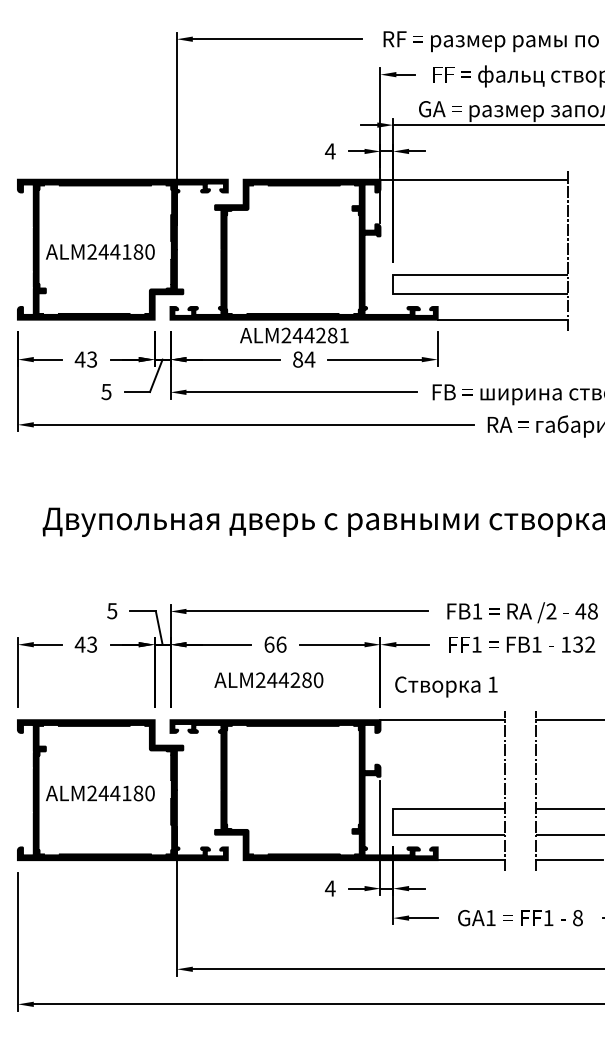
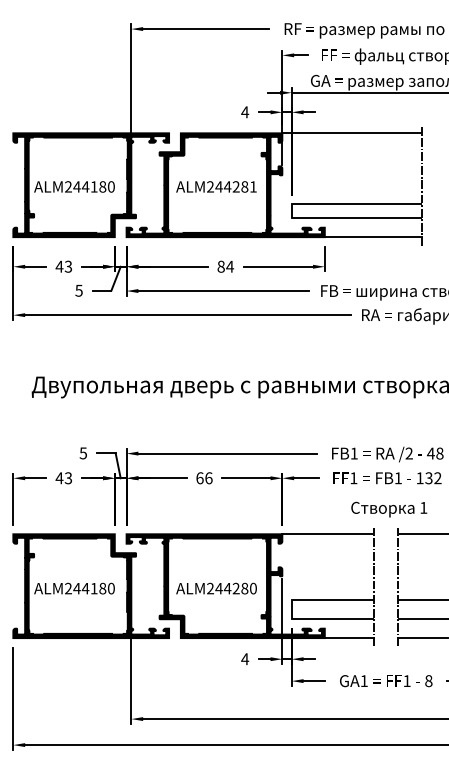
text: (294, 334) -> (216, 186), moved
text: (268, 680) -> (216, 588), moved
text: (446, 686) -> (389, 509), moved

